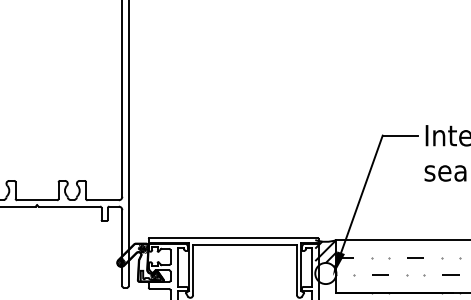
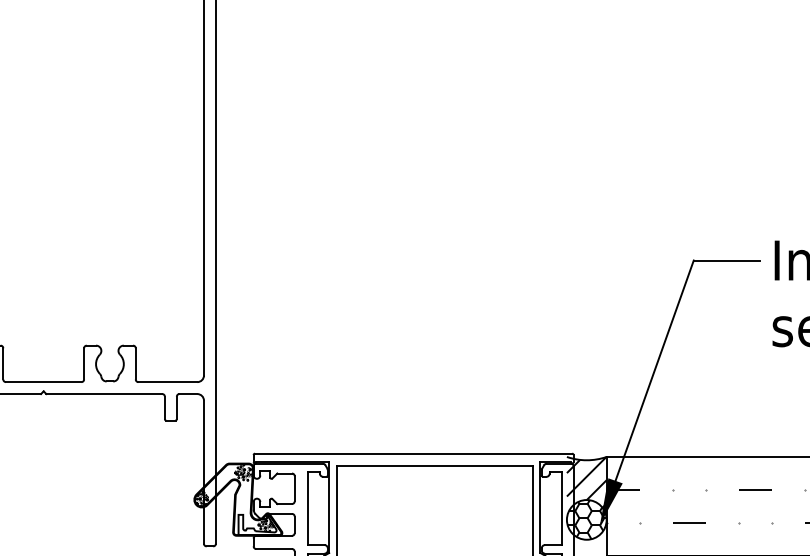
hatch: (325, 273) -> (586, 519), added

